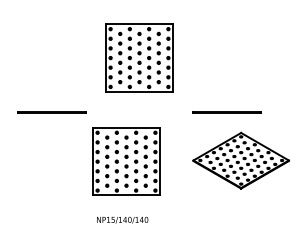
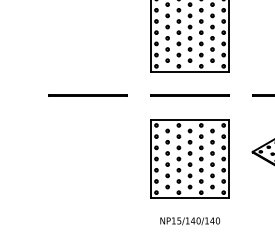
line: (139, 112) -> (190, 96), added
part: (126, 161) -> (190, 158), moved
text: (122, 219) -> (190, 220), moved

